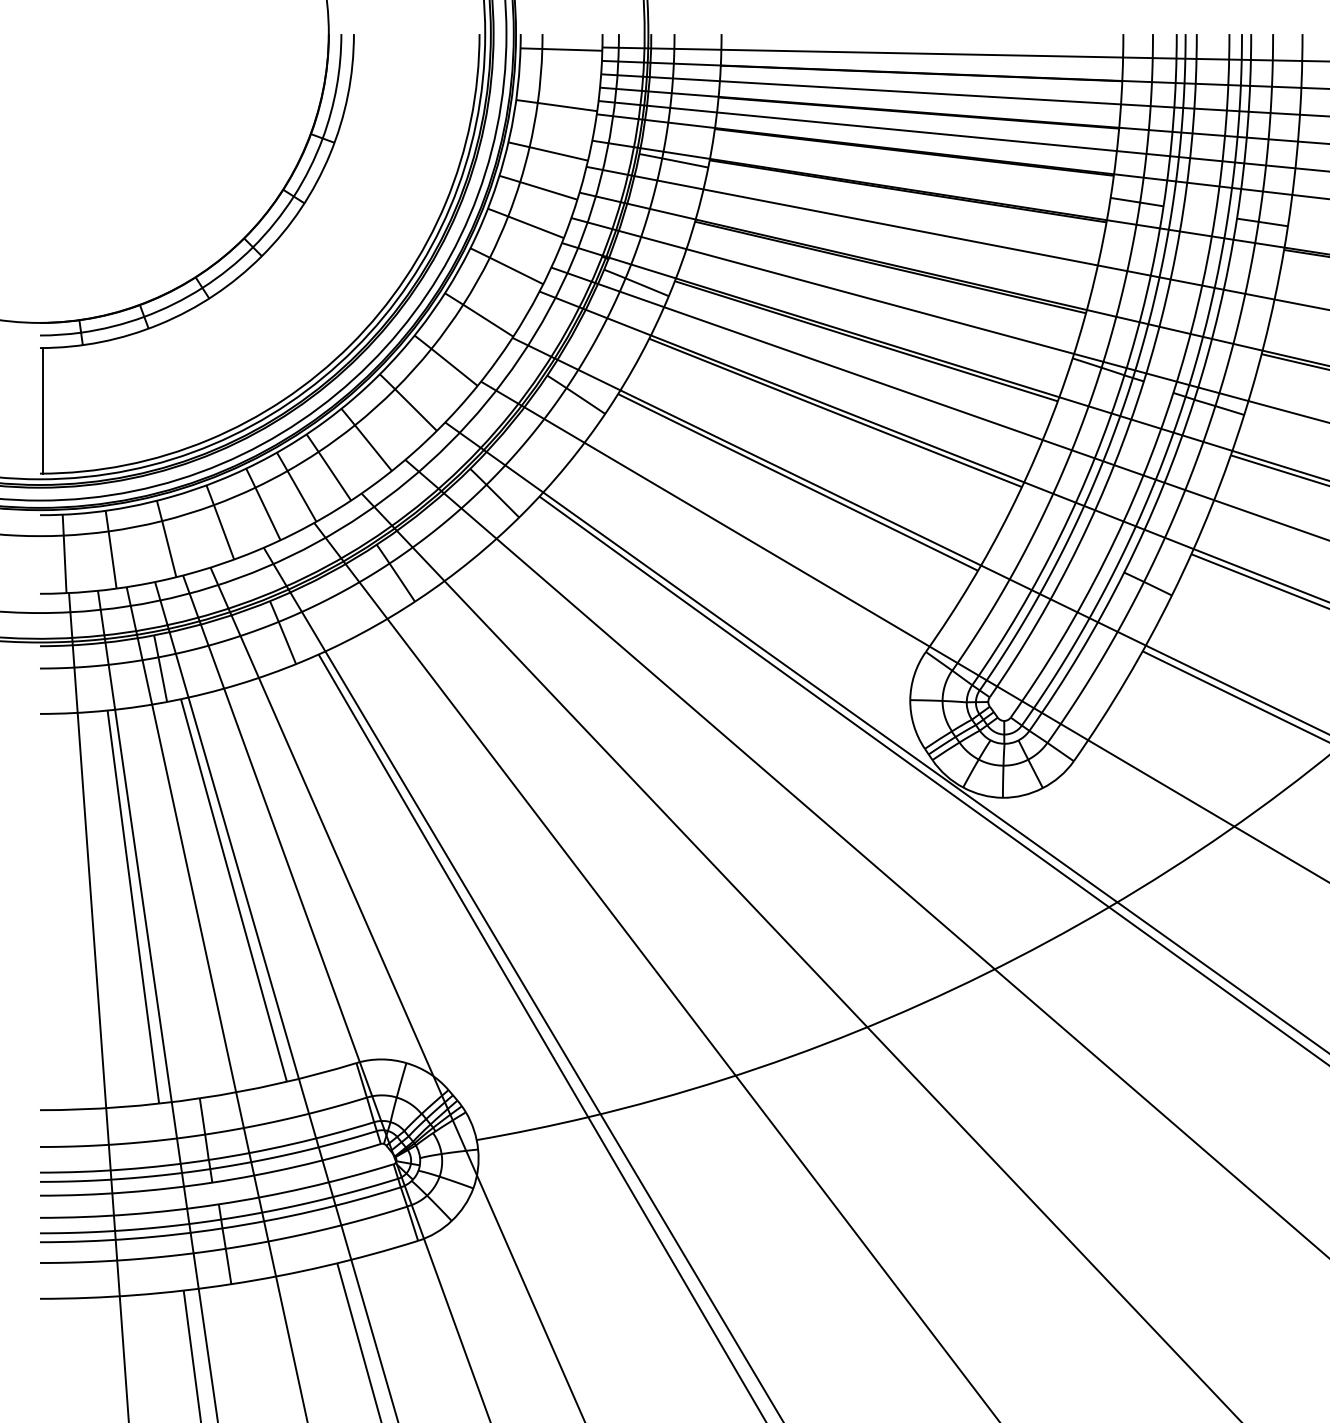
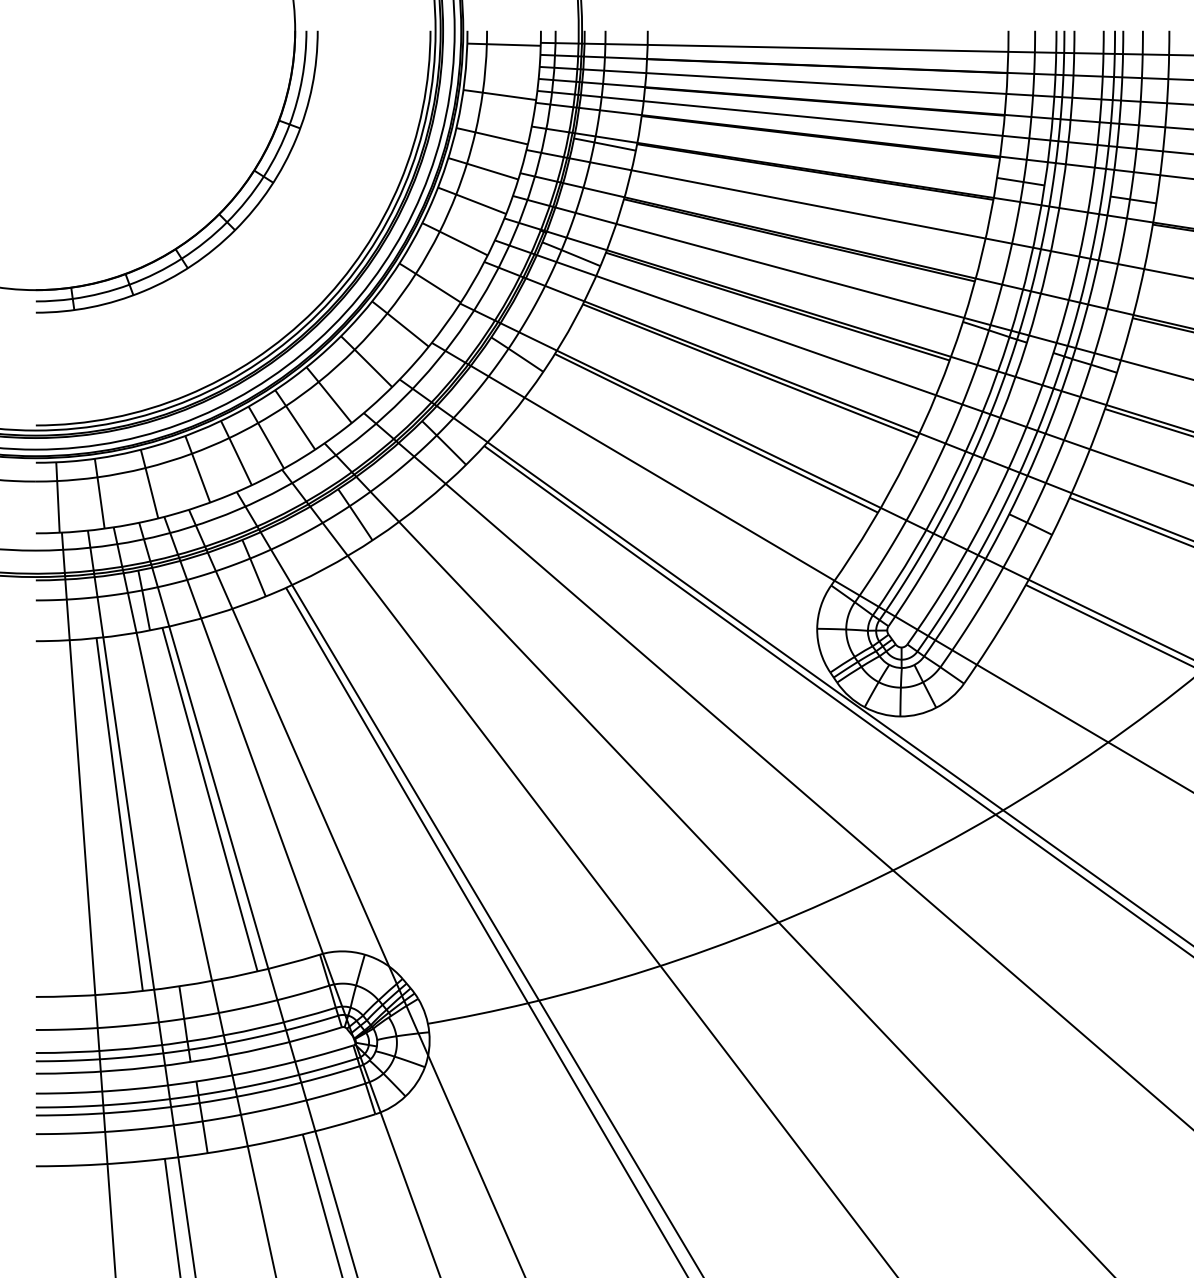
line: (43, 410) -> (39, 368), removed

